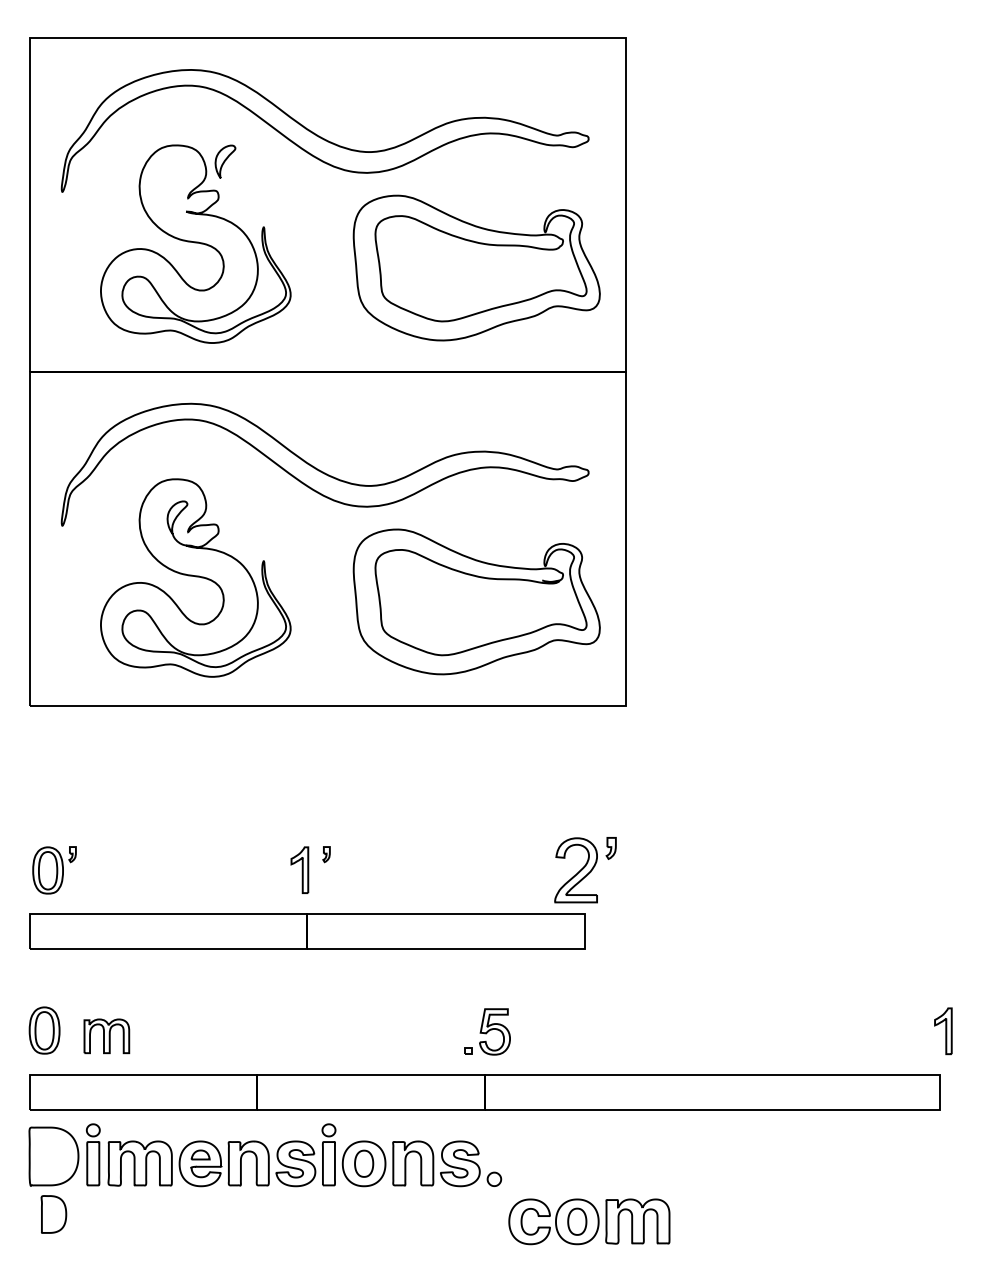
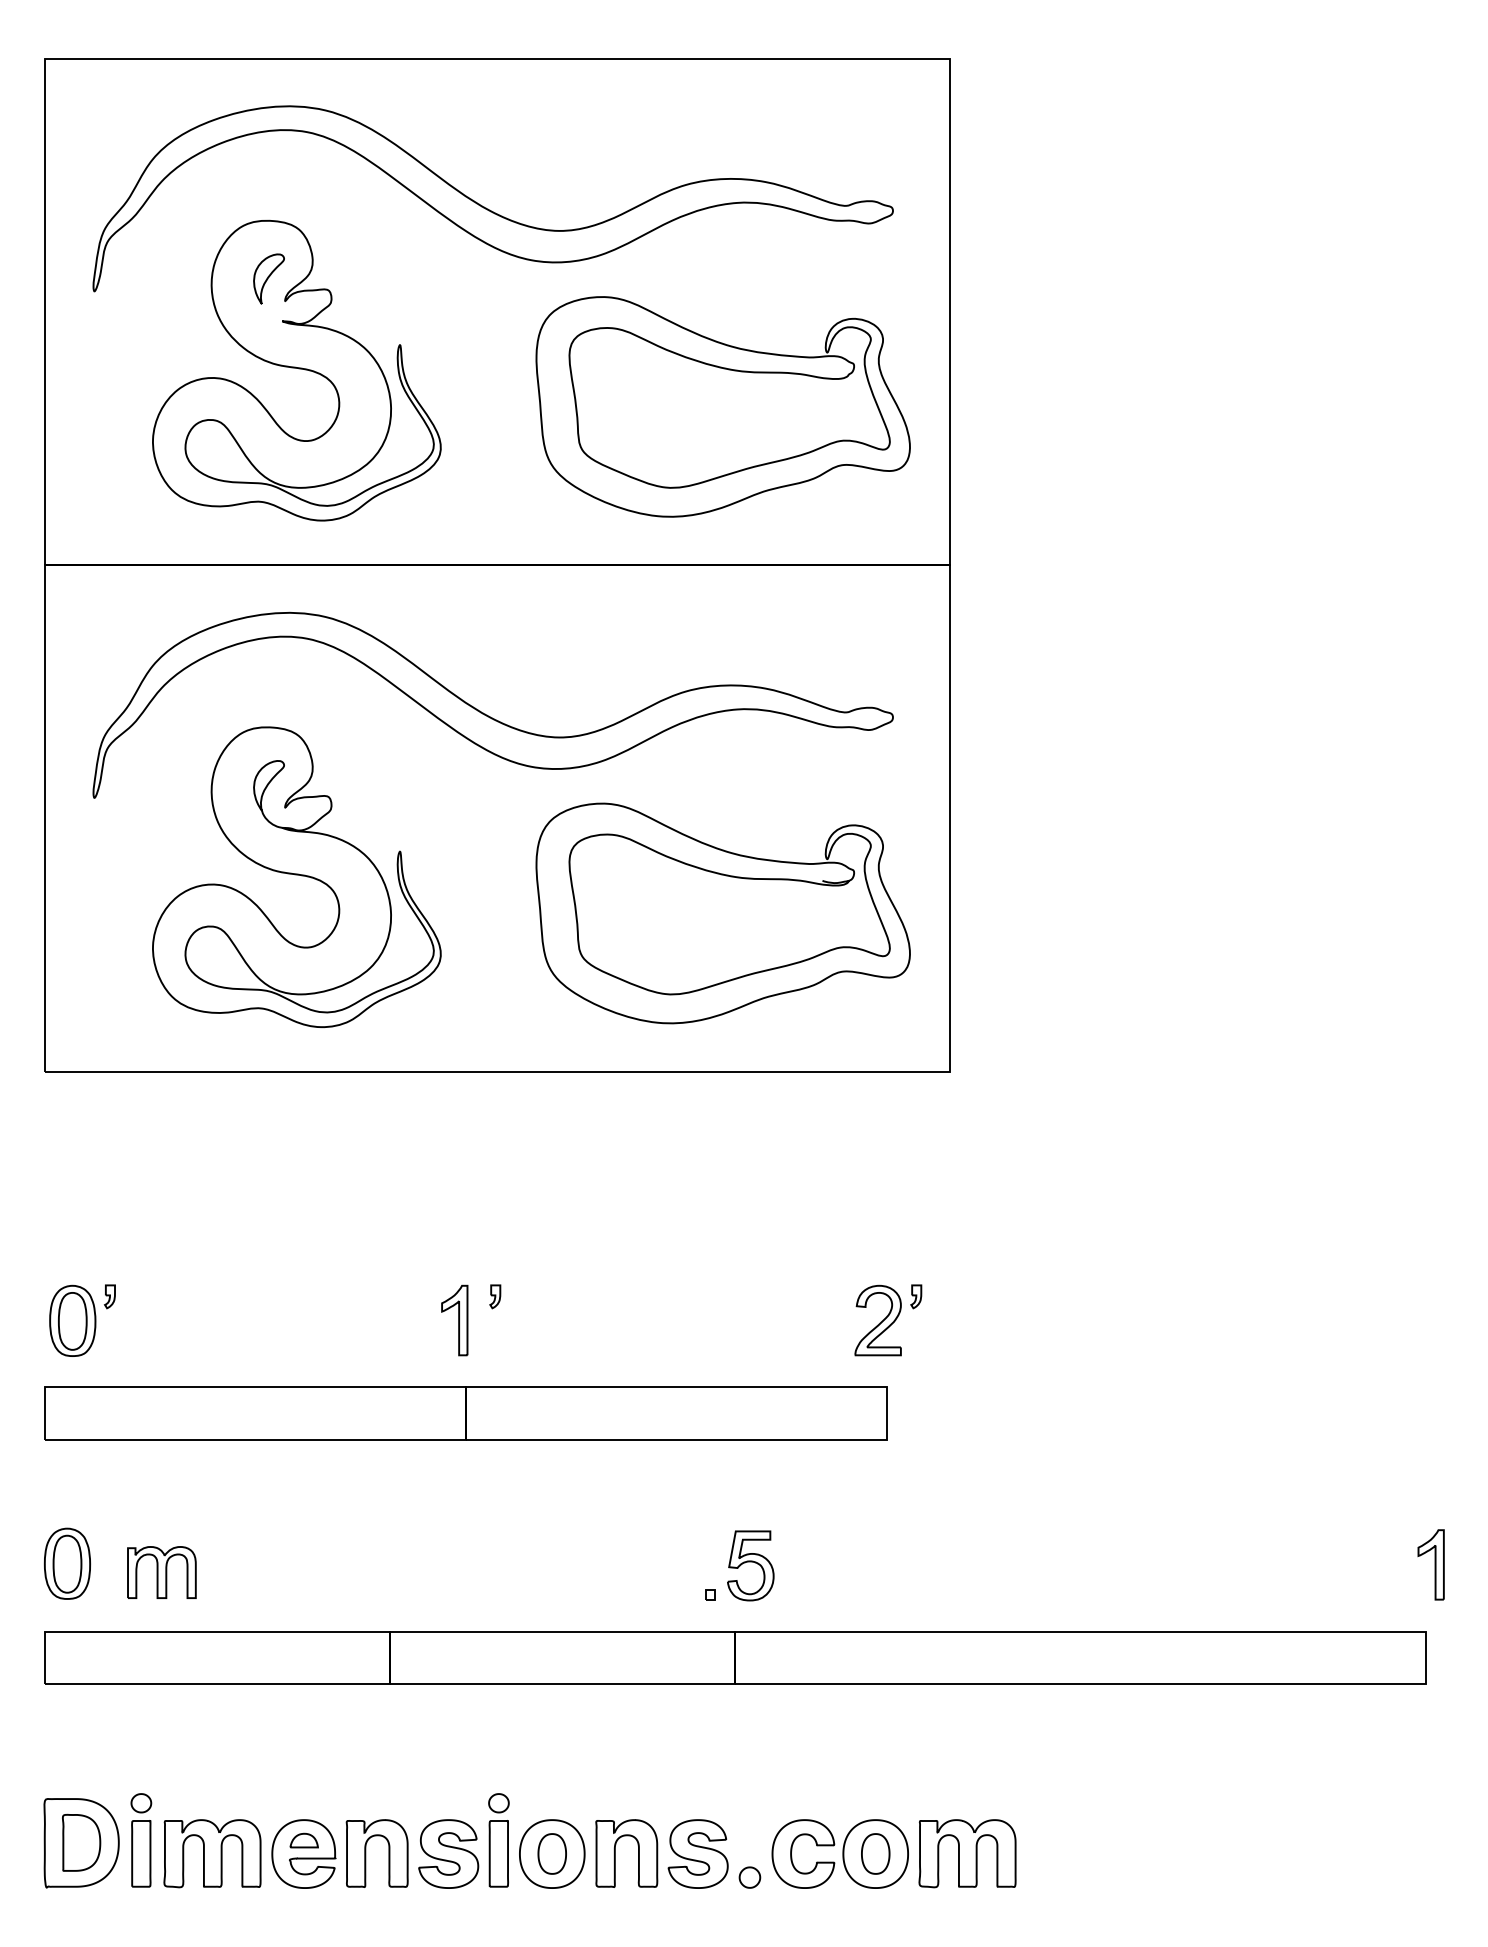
part: (225, 161) -> (269, 278), moved
part: (585, 869) -> (888, 1319), size x0.71
part: (265, 1155) -> (402, 1841), moved

